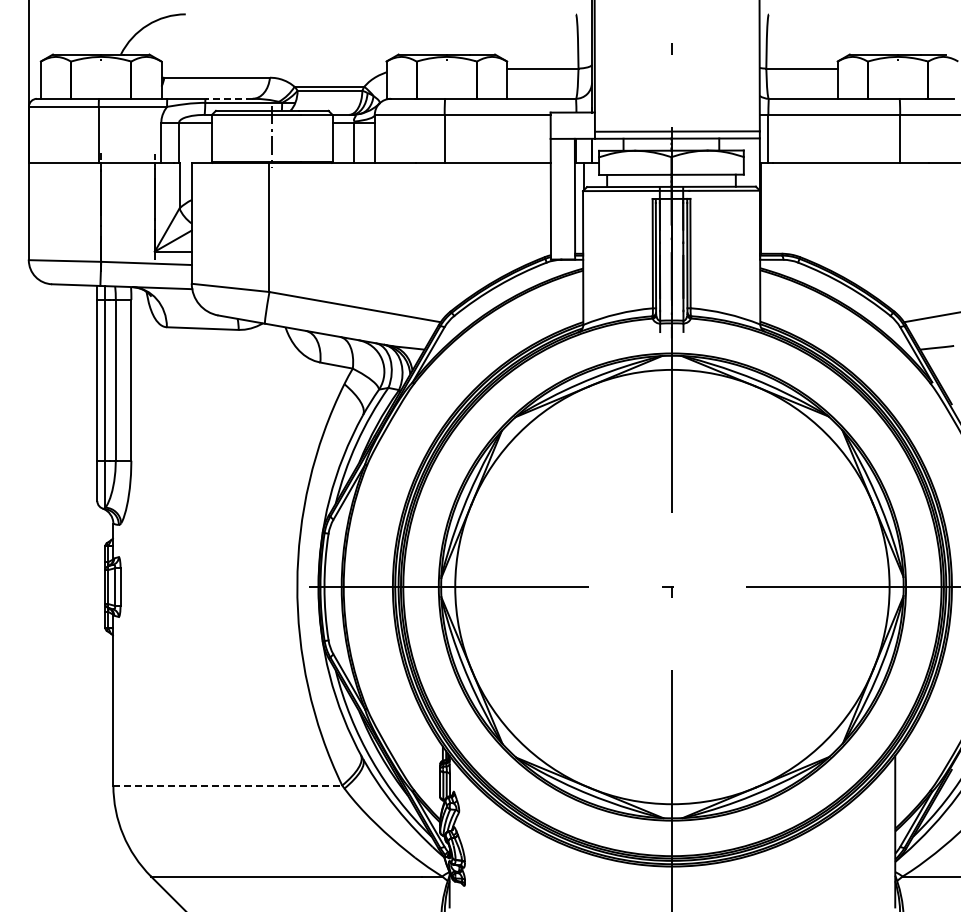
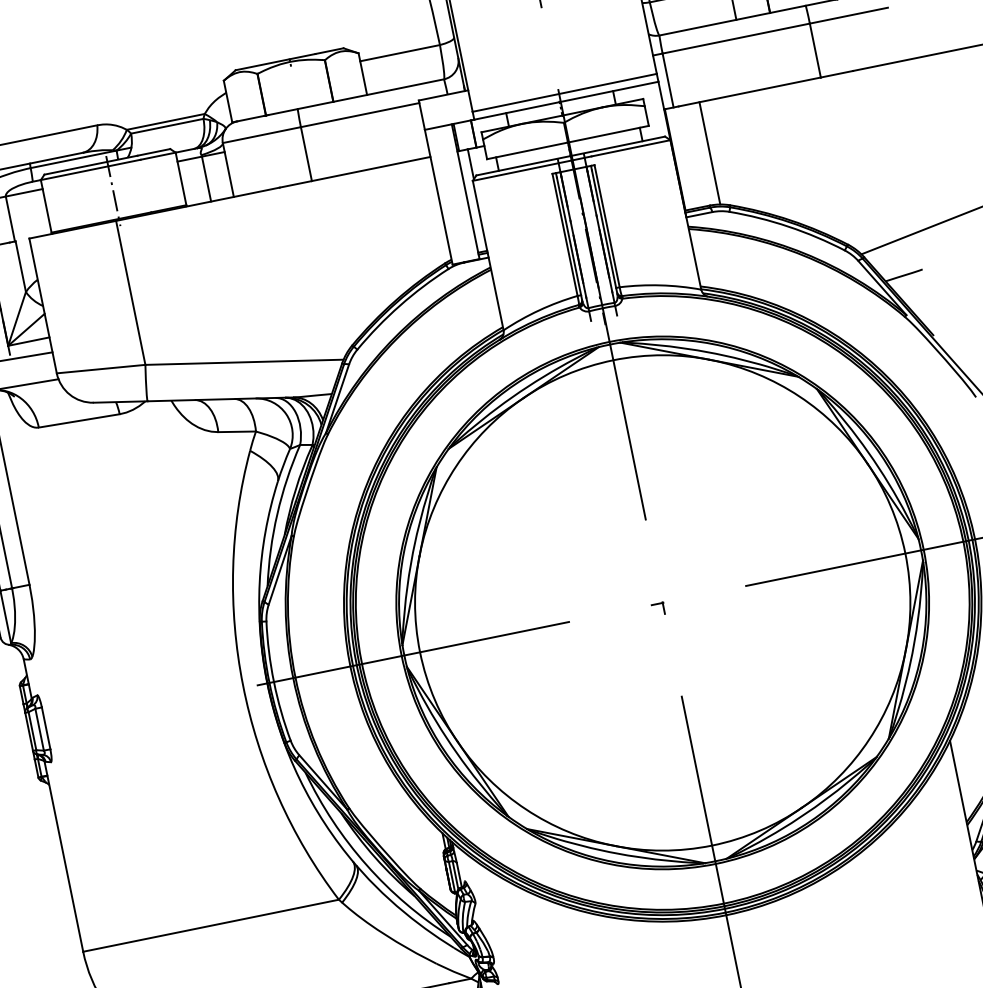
line: (229, 98) -> (56, 157), dashed -> solid
line: (791, 208) -> (709, 152), added
line: (228, 785) -> (211, 925), dashed -> solid

